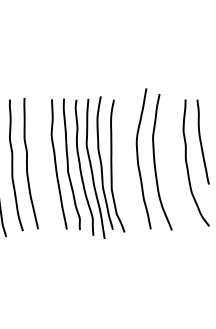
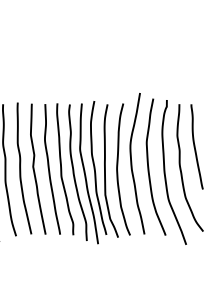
curve: (41, 164) -> (34, 169), added
curve: (124, 164) -> (118, 169), added
curve: (172, 170) -> (166, 175), added

